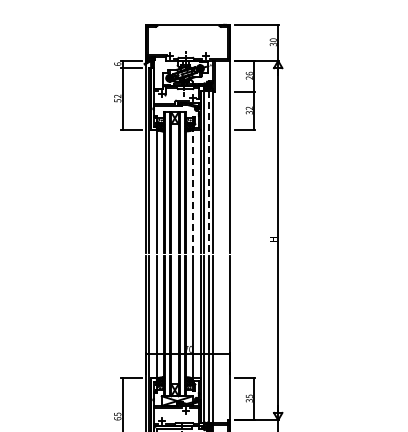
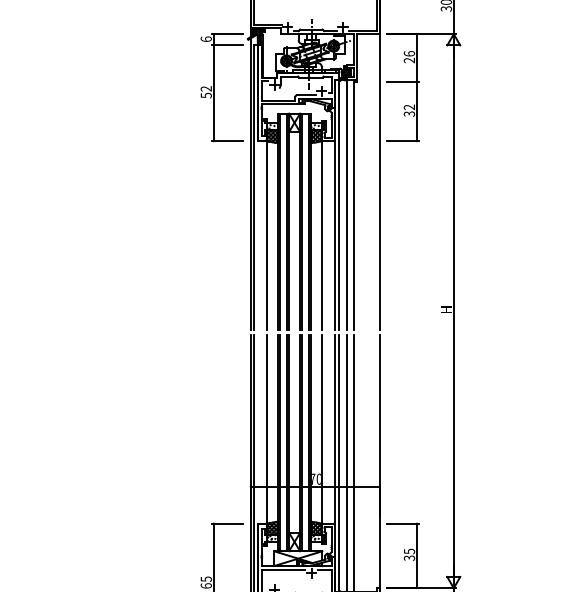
line: (208, 171) -> (346, 204), dashed -> solid
line: (192, 190) -> (321, 234), dashed -> solid

